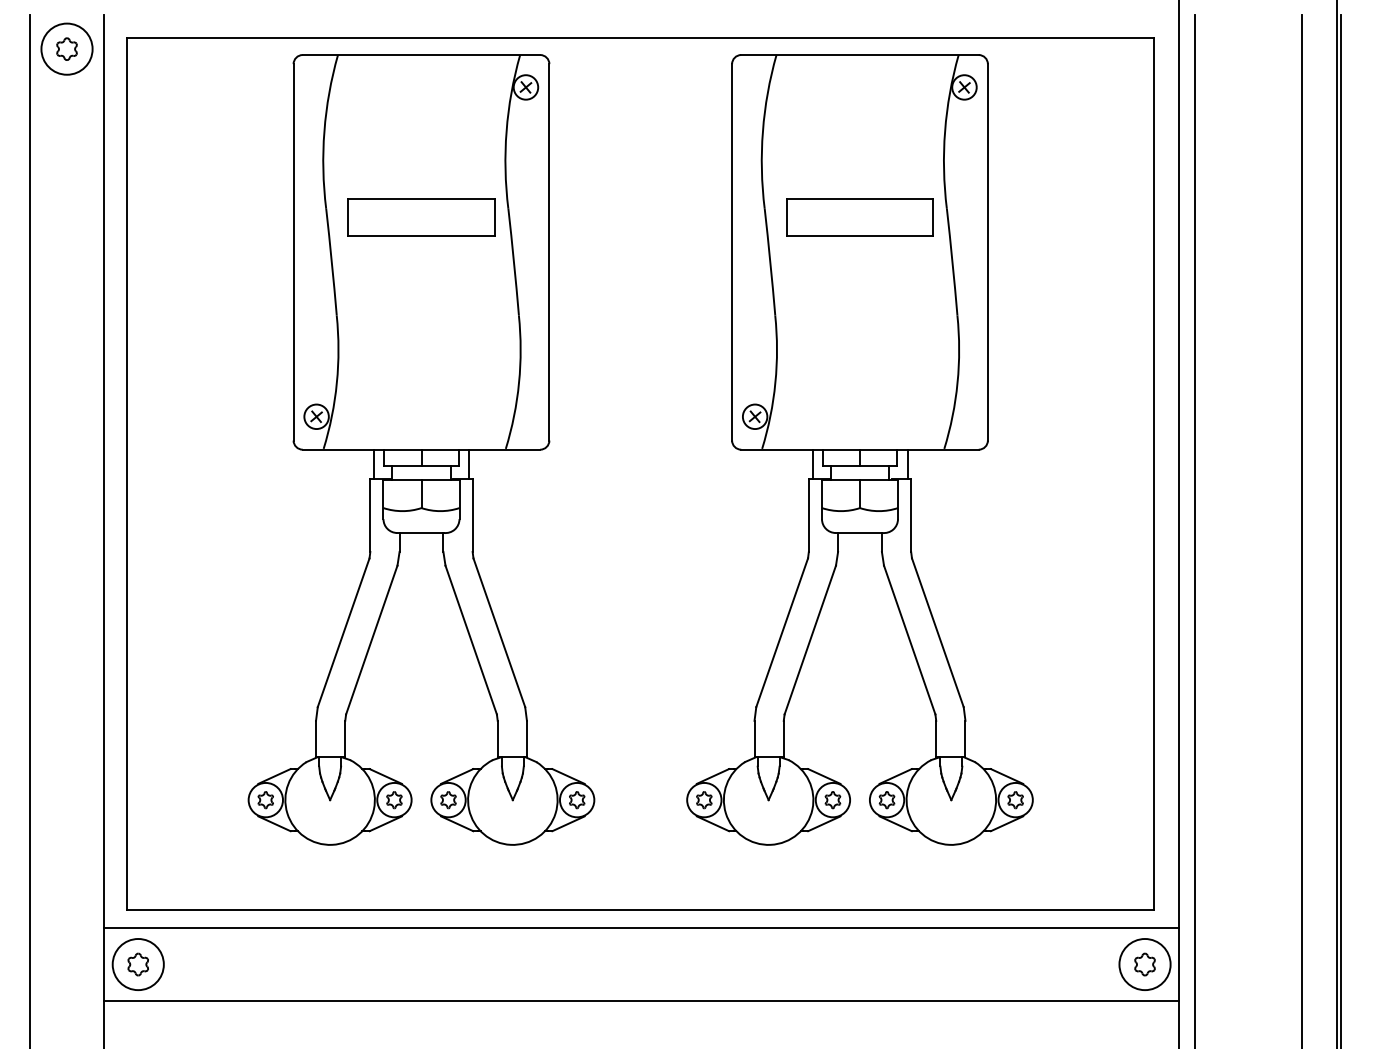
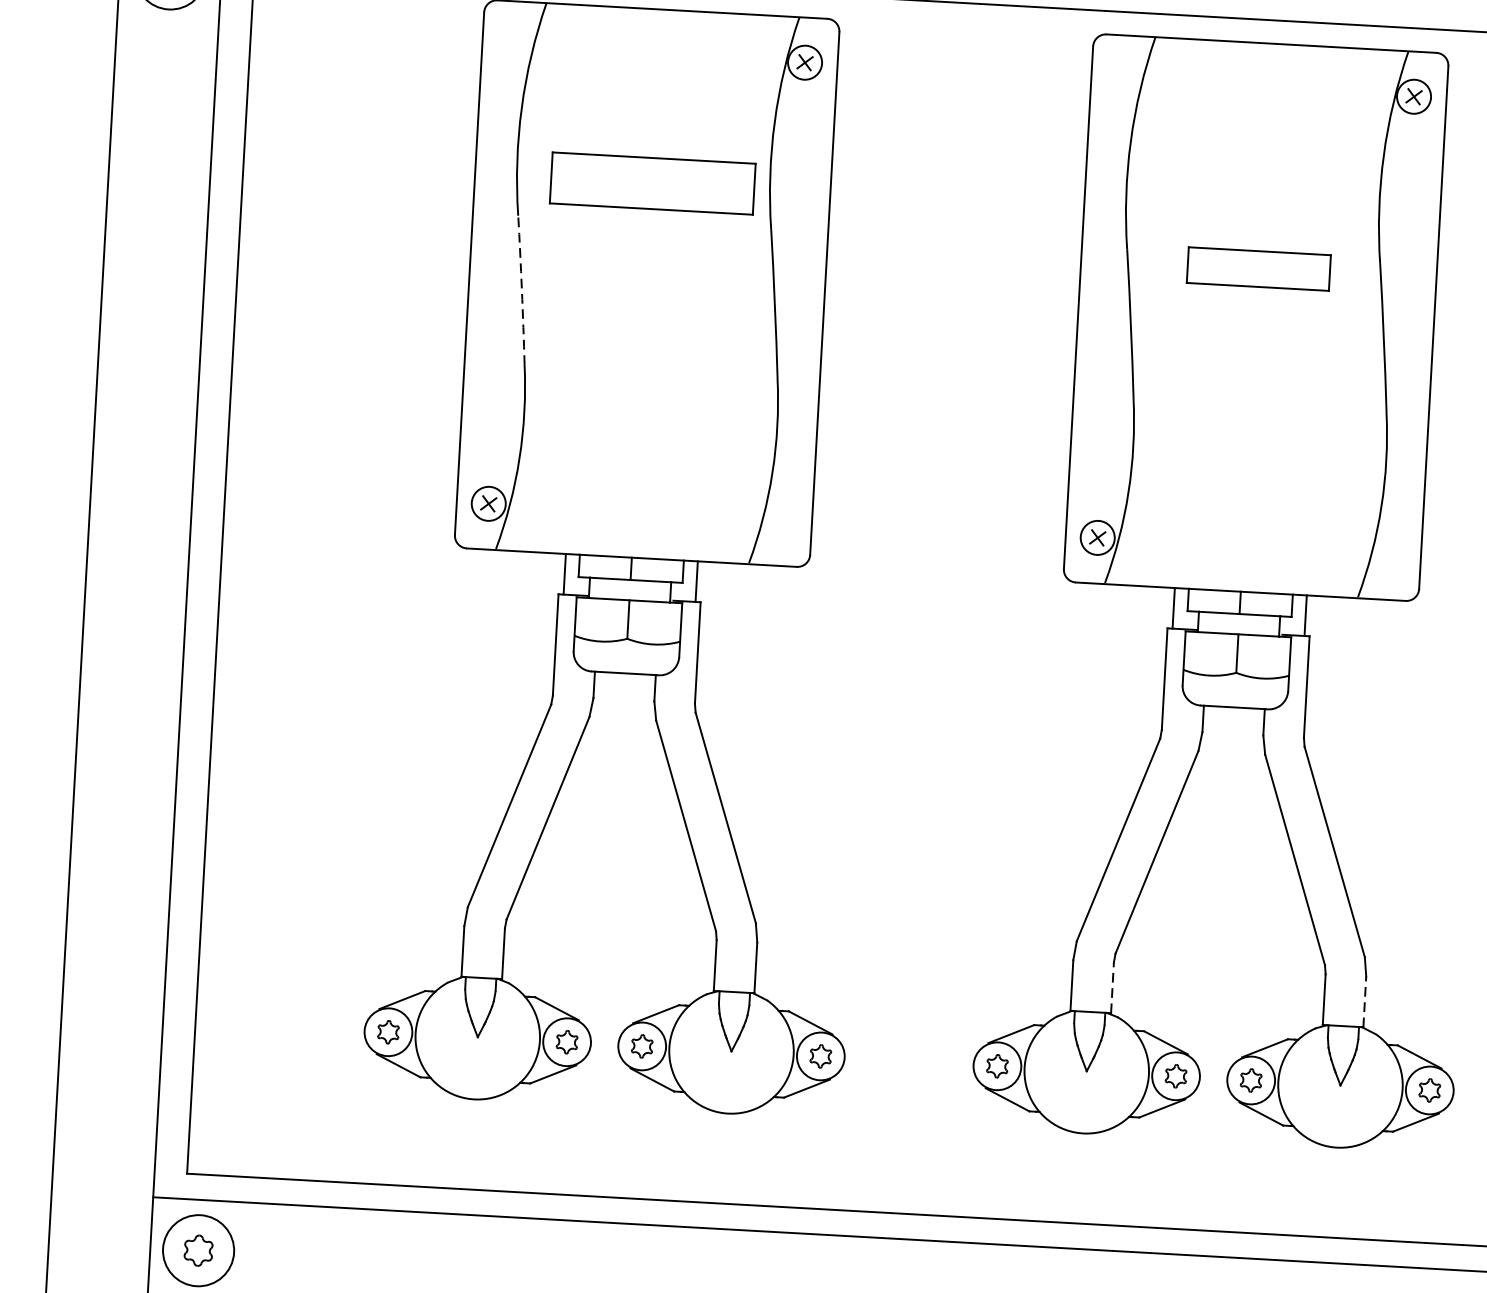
part: (421, 217) -> (652, 183), moved
part: (859, 217) -> (1258, 269), size x0.7
arc: (331, 262) -> (521, 290), solid -> dashed
line: (783, 738) -> (1112, 986), solid -> dashed
line: (965, 738) -> (1364, 1000), solid -> dashed

